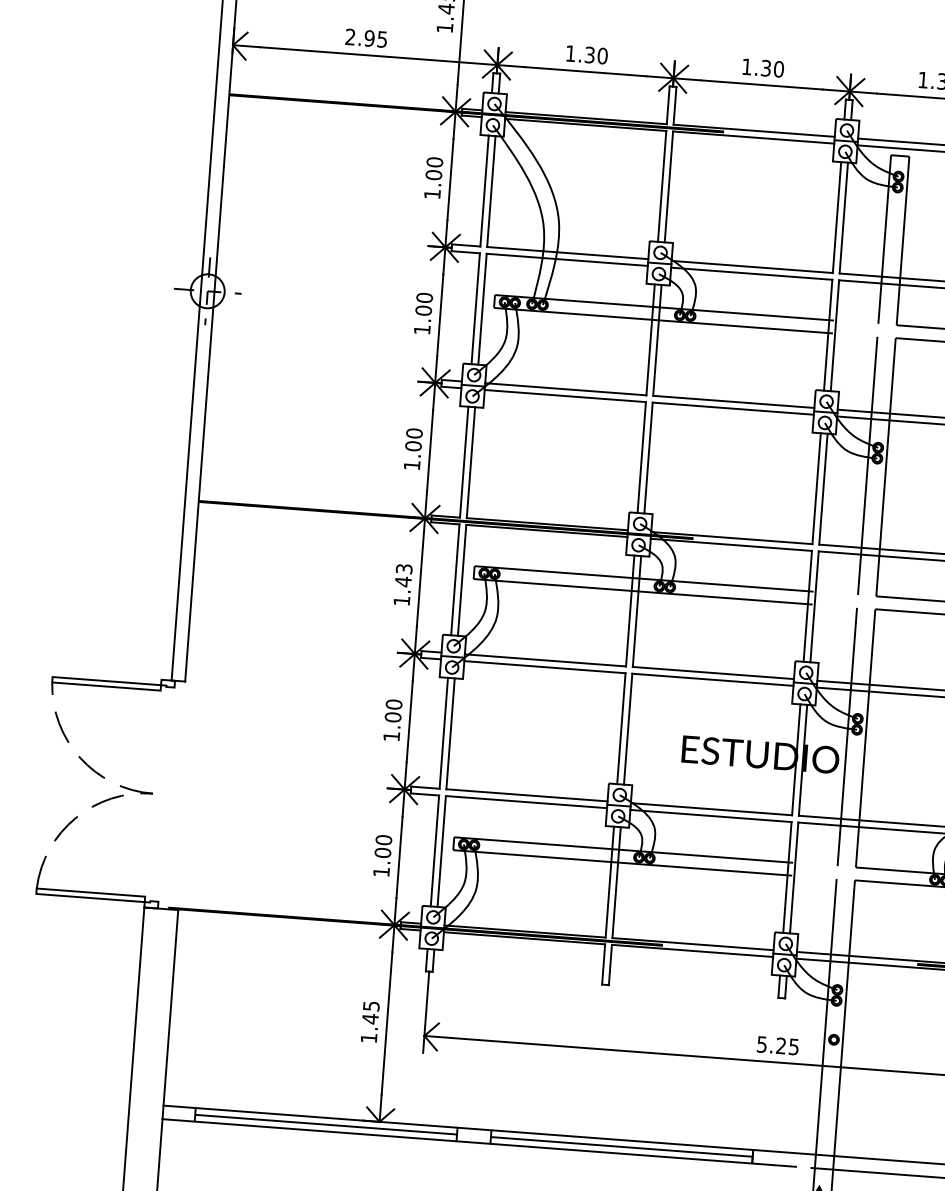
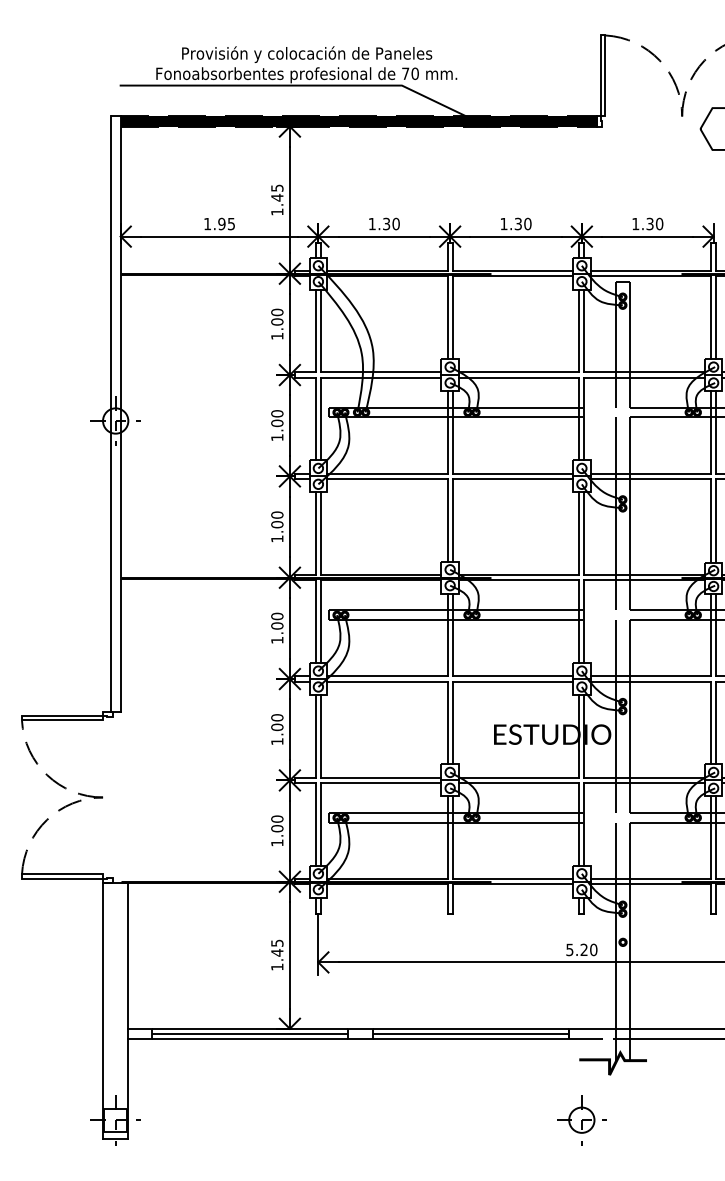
text: (350, 36) -> (207, 223), 2.95 -> 1.95
text: (404, 574) -> (277, 620), 1.43 -> 1.00
text: (793, 1046) -> (593, 949), 5.25 -> 5.20

